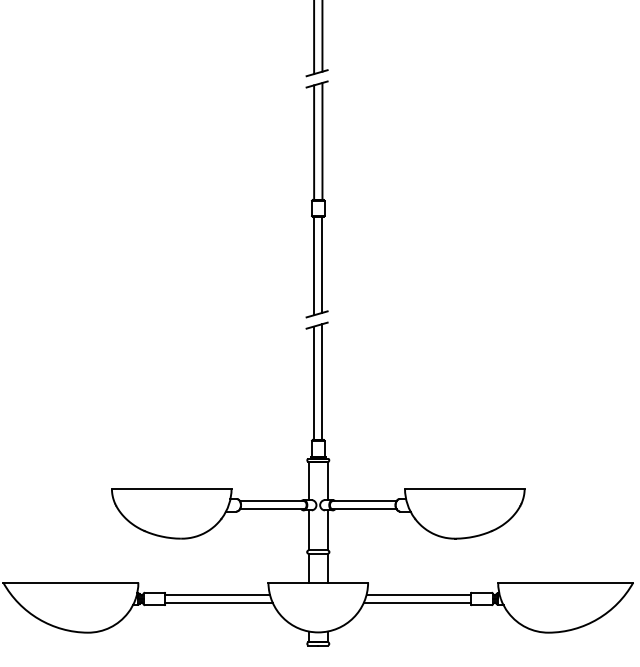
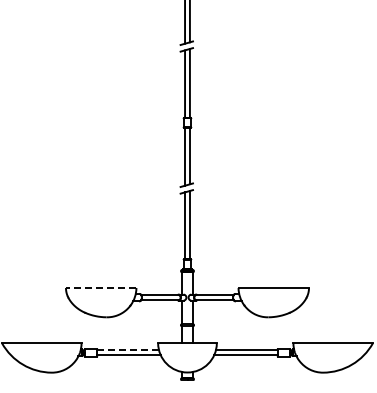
line: (170, 488) -> (100, 287), solid -> dashed
line: (218, 595) -> (128, 350), solid -> dashed

